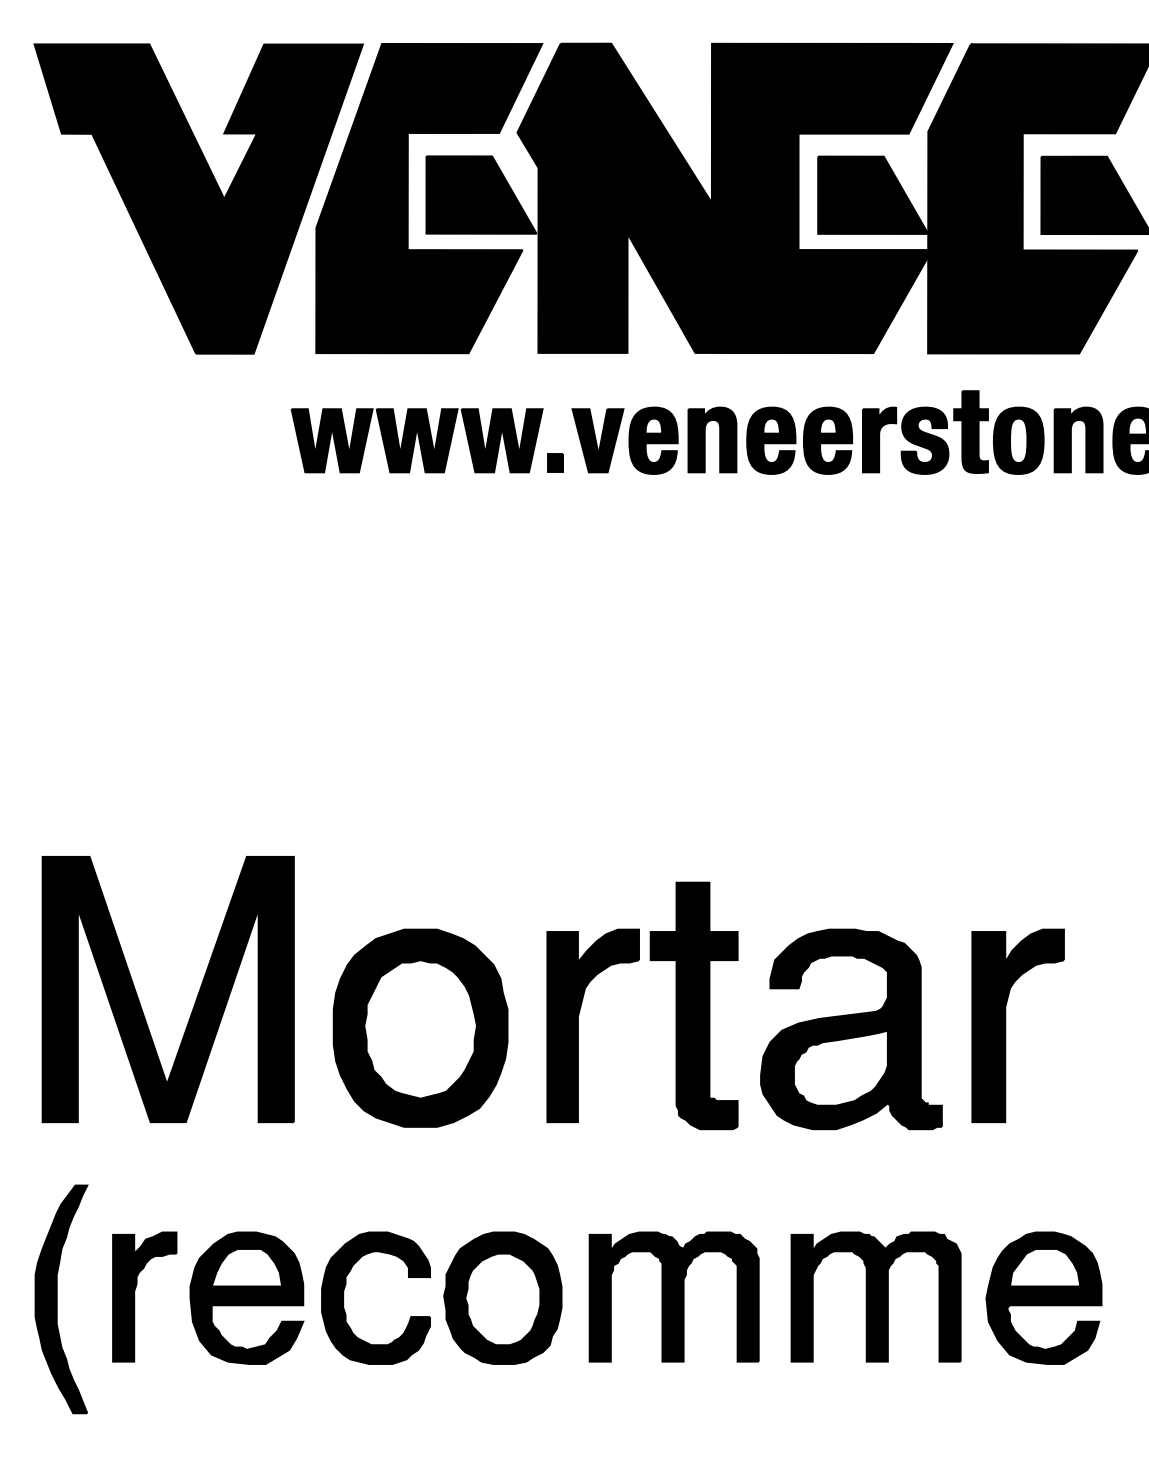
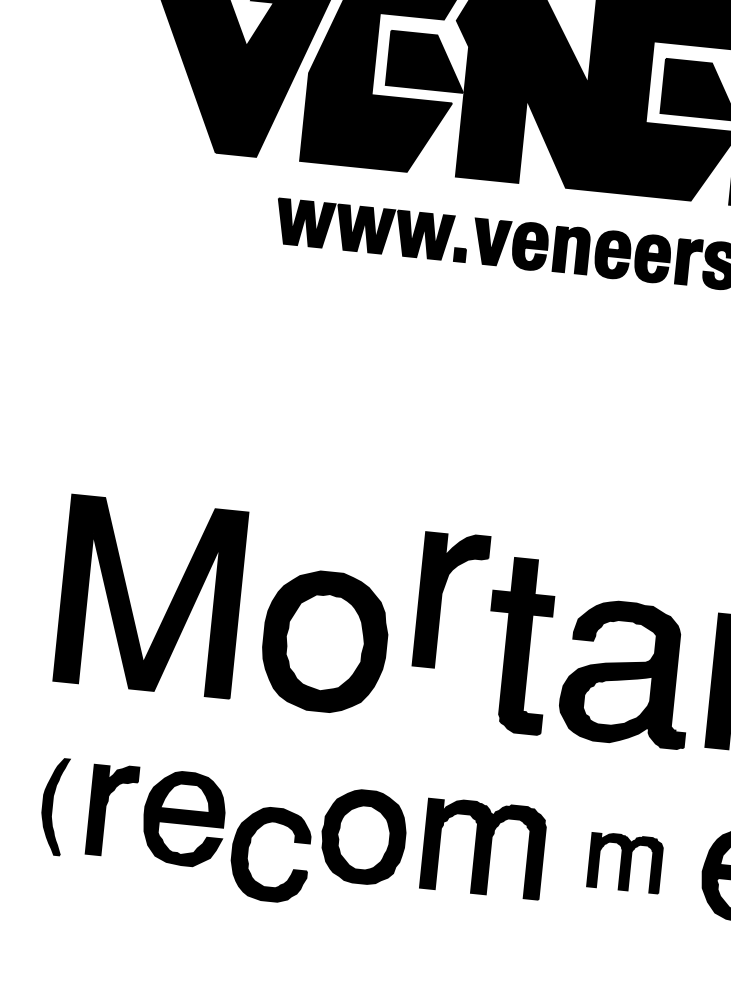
part: (578, 1025) -> (441, 599), moved
part: (875, 1296) -> (625, 862), size x0.6
part: (344, 1297) -> (248, 851), moved
part: (61, 1299) -> (53, 806), size x0.6

